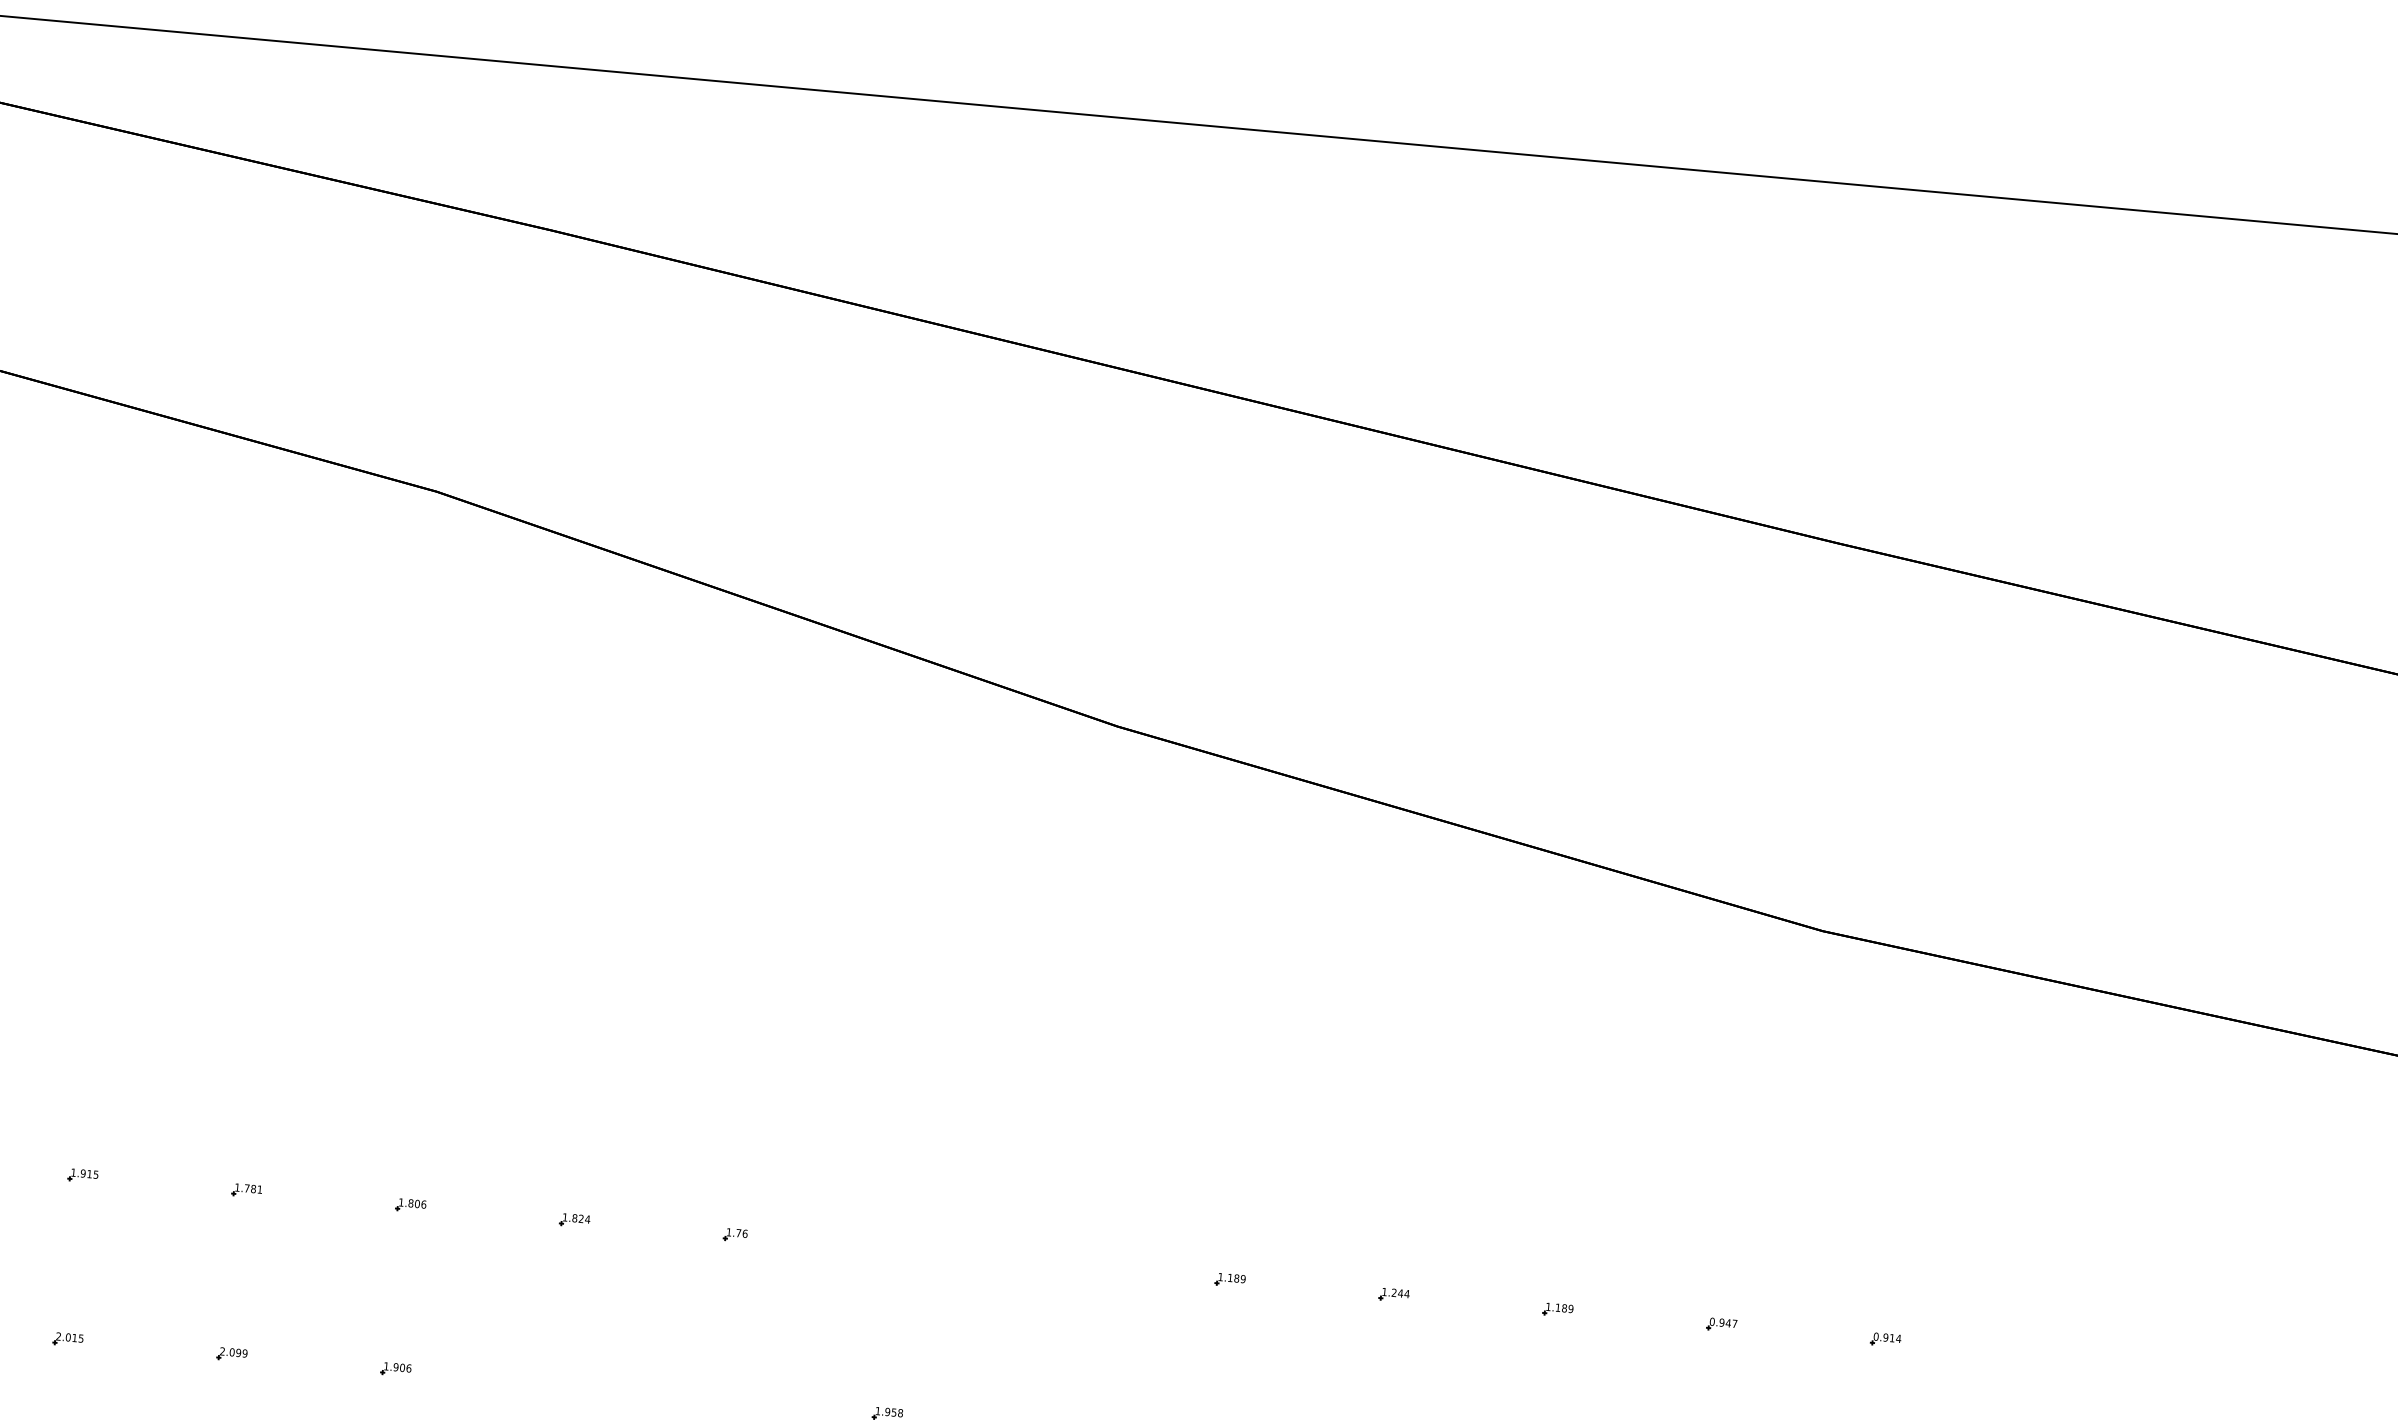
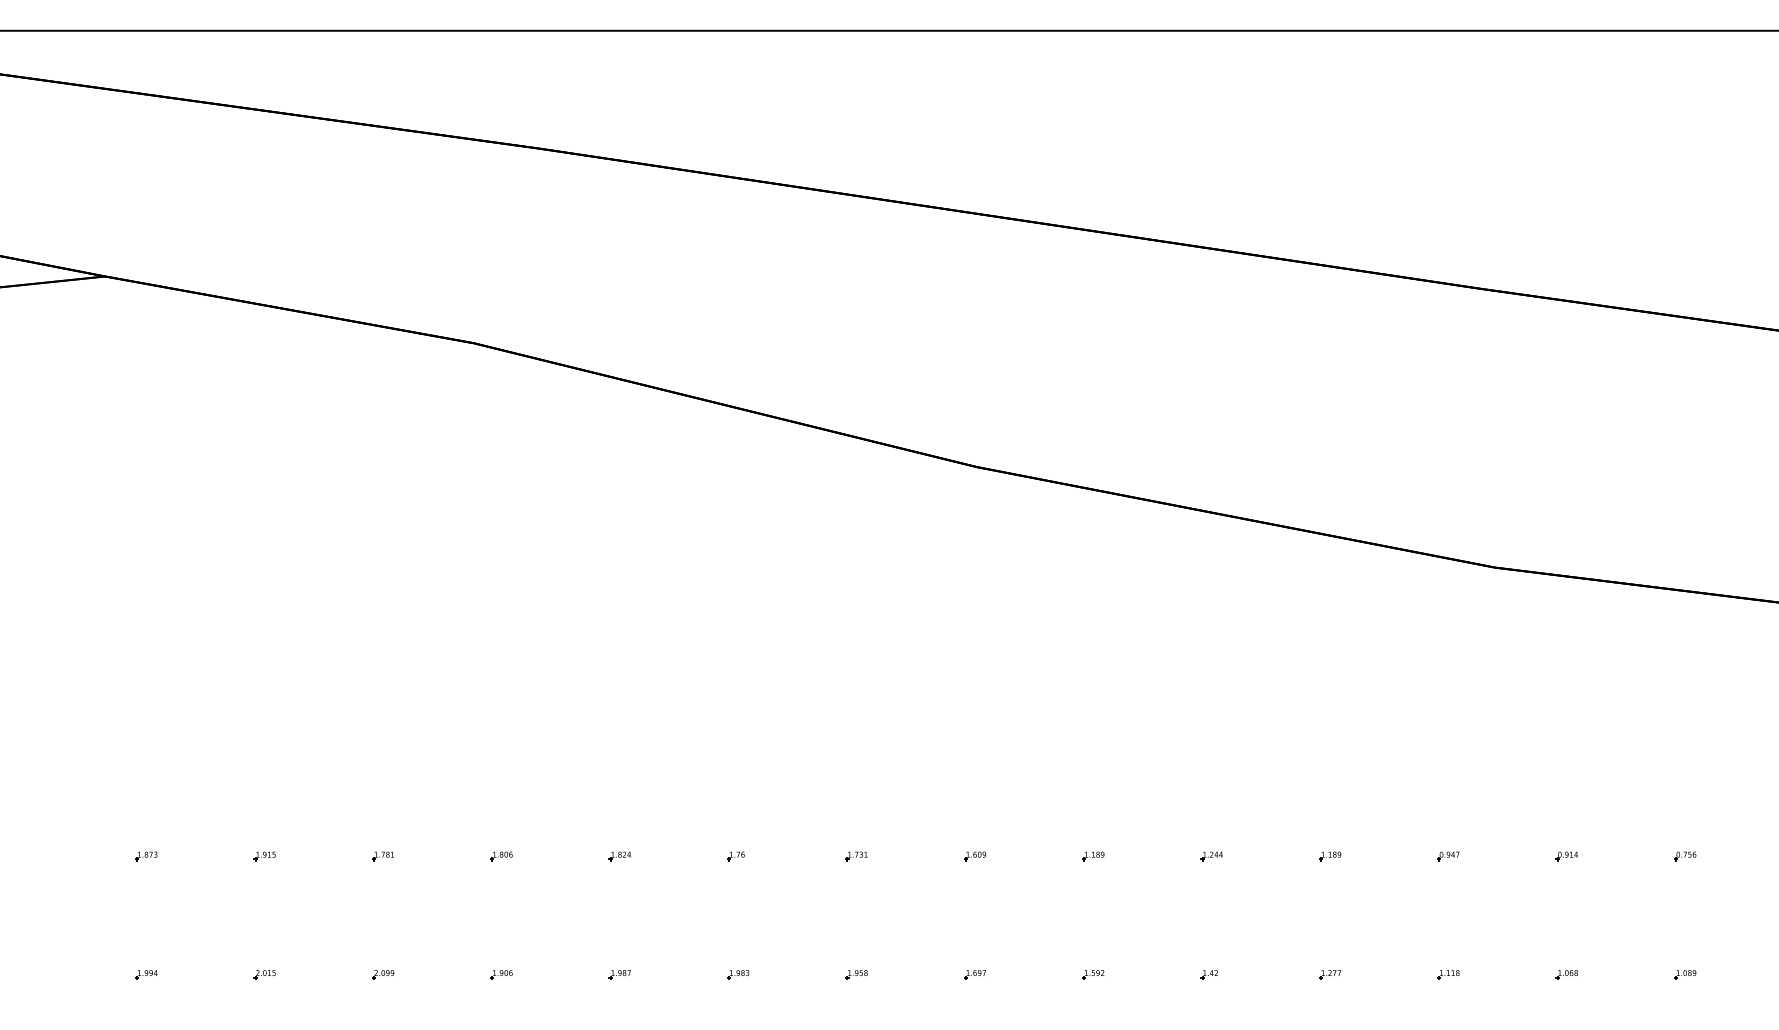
part: (902, 1250) -> (856, 856), added
part: (1066, 1265) -> (975, 856), added
part: (2049, 1355) -> (1685, 856), added
part: (559, 1384) -> (619, 974), added
part: (723, 1399) -> (738, 974), added

